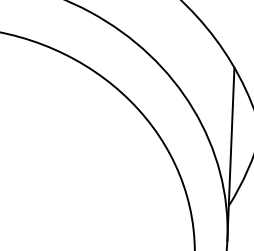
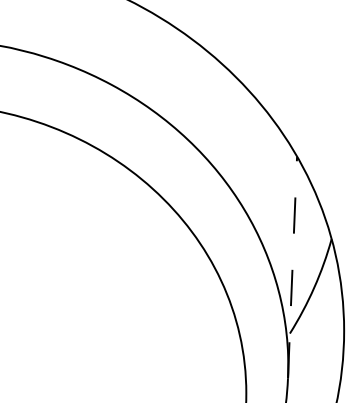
line: (230, 154) -> (292, 267), solid -> dashed

